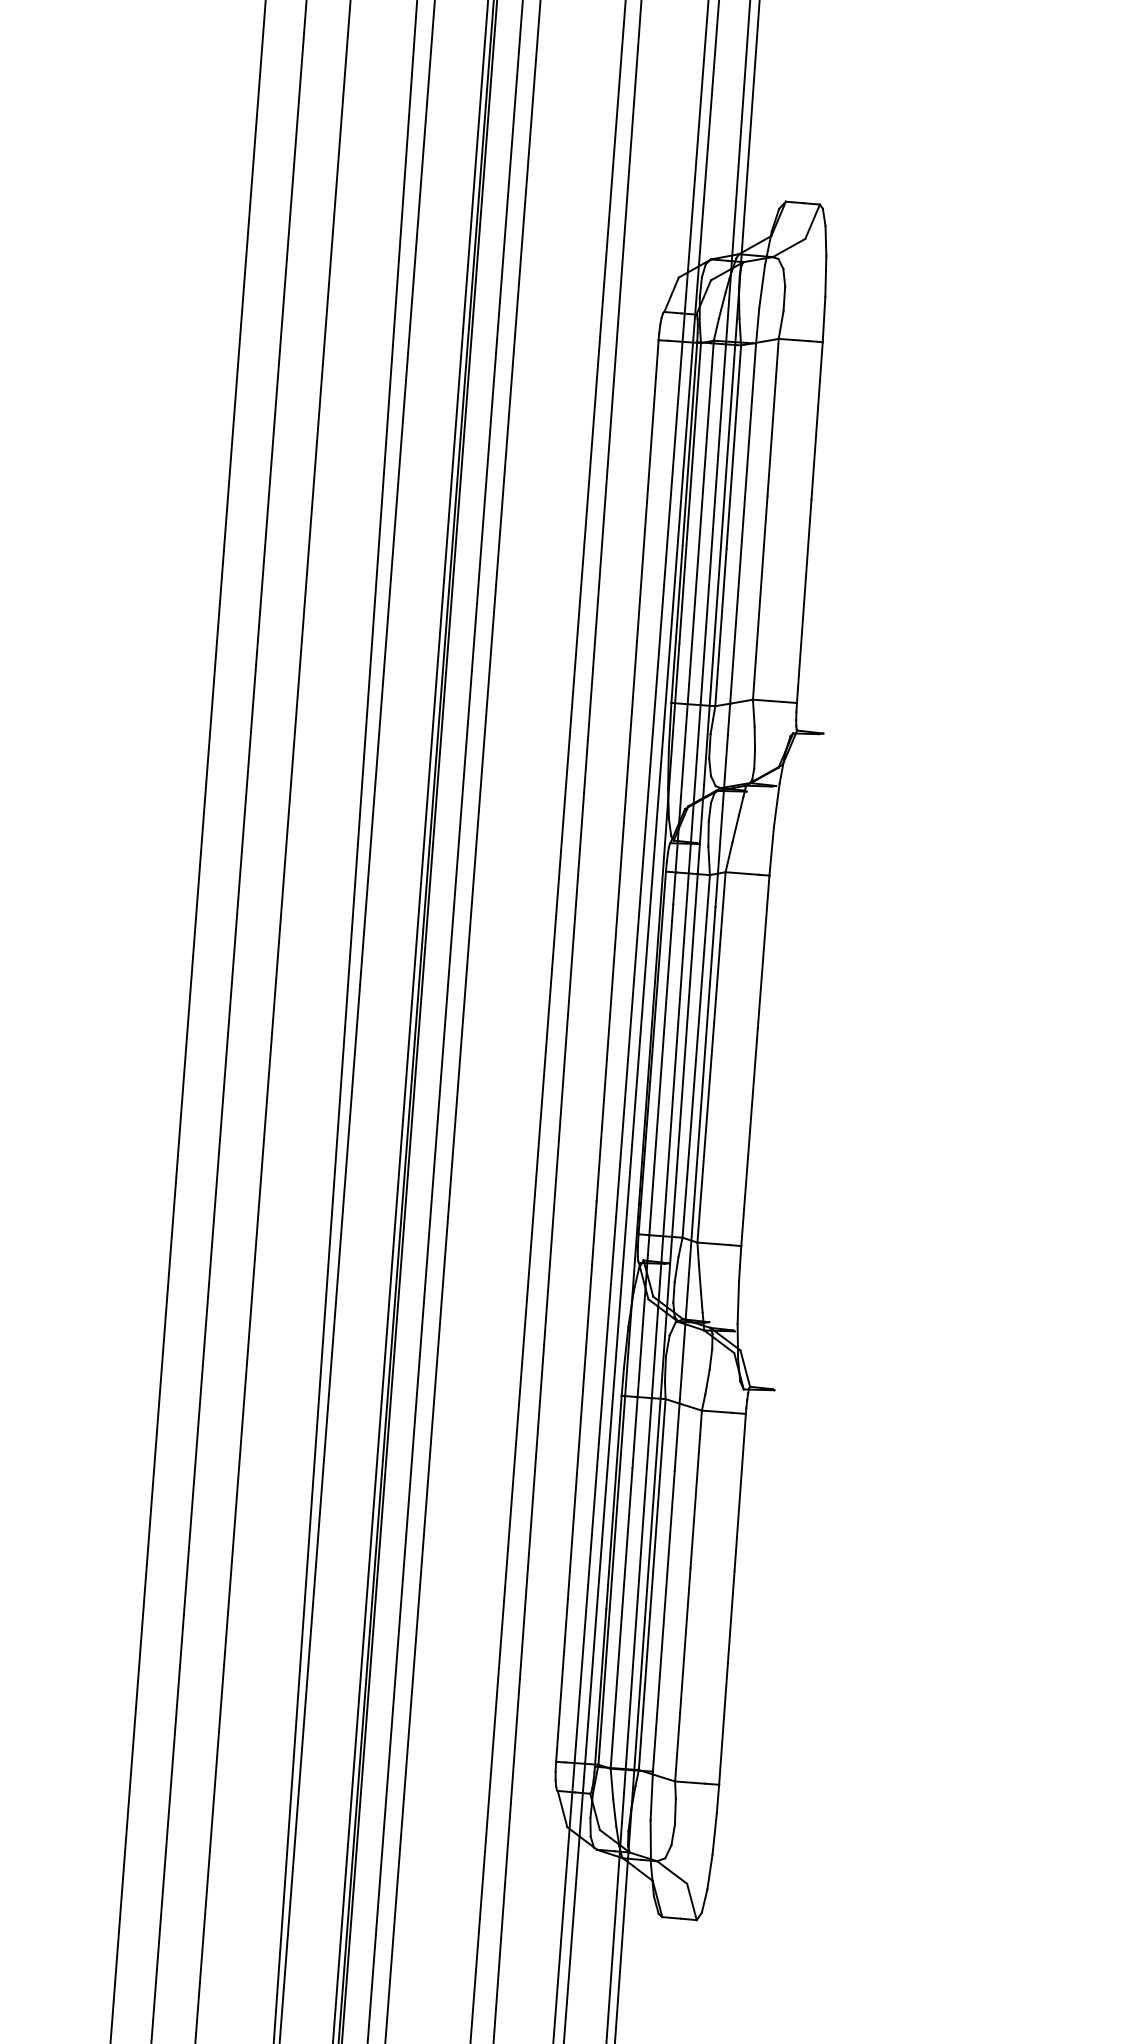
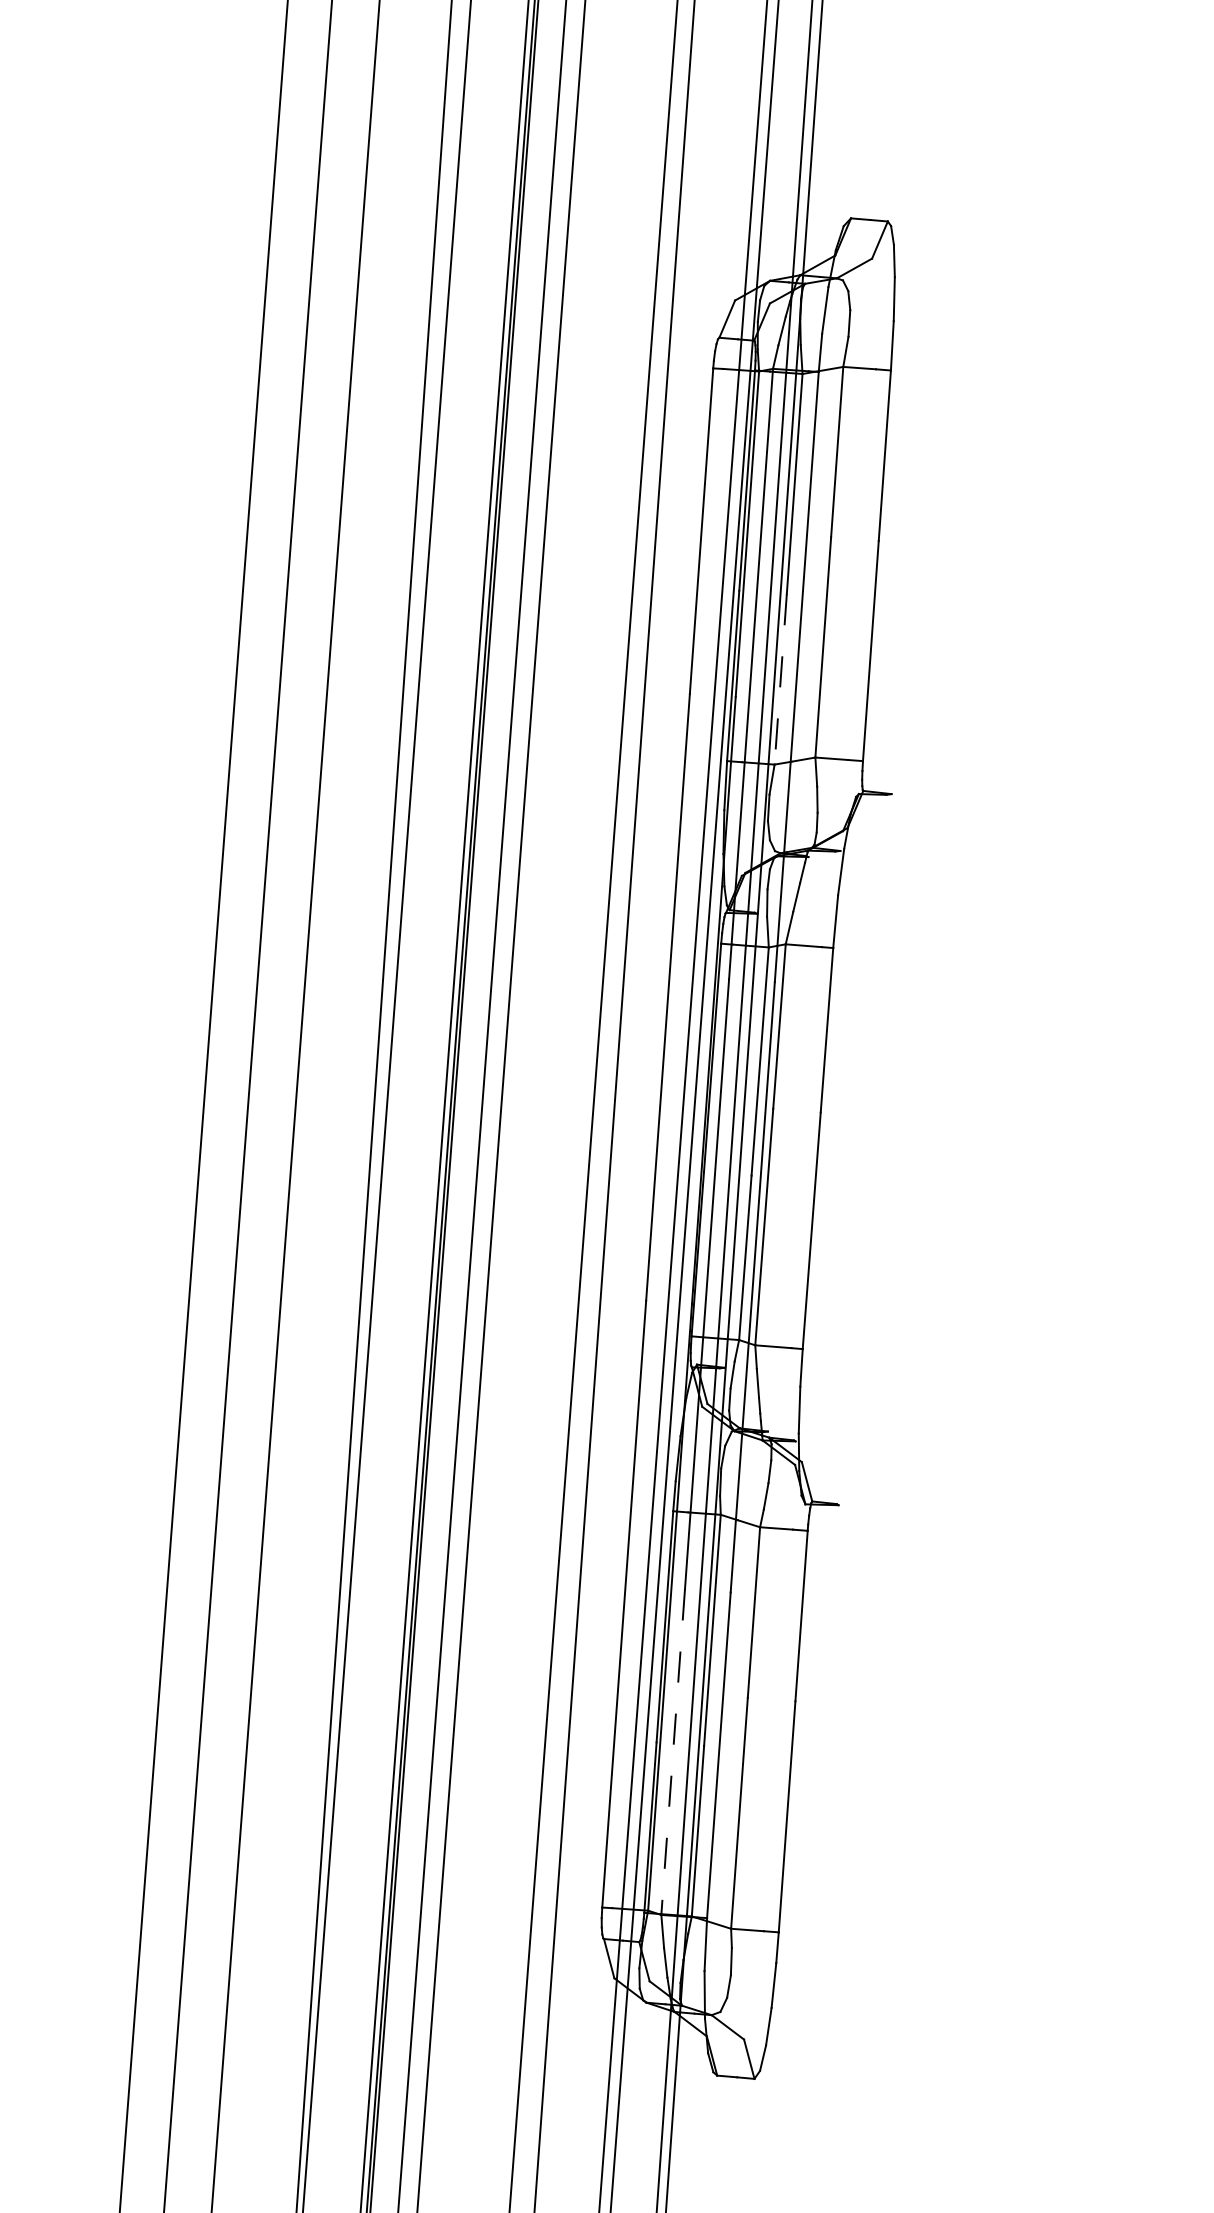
line: (720, 627) -> (780, 679), solid -> dashed
line: (621, 1618) -> (673, 1752), solid -> dashed

